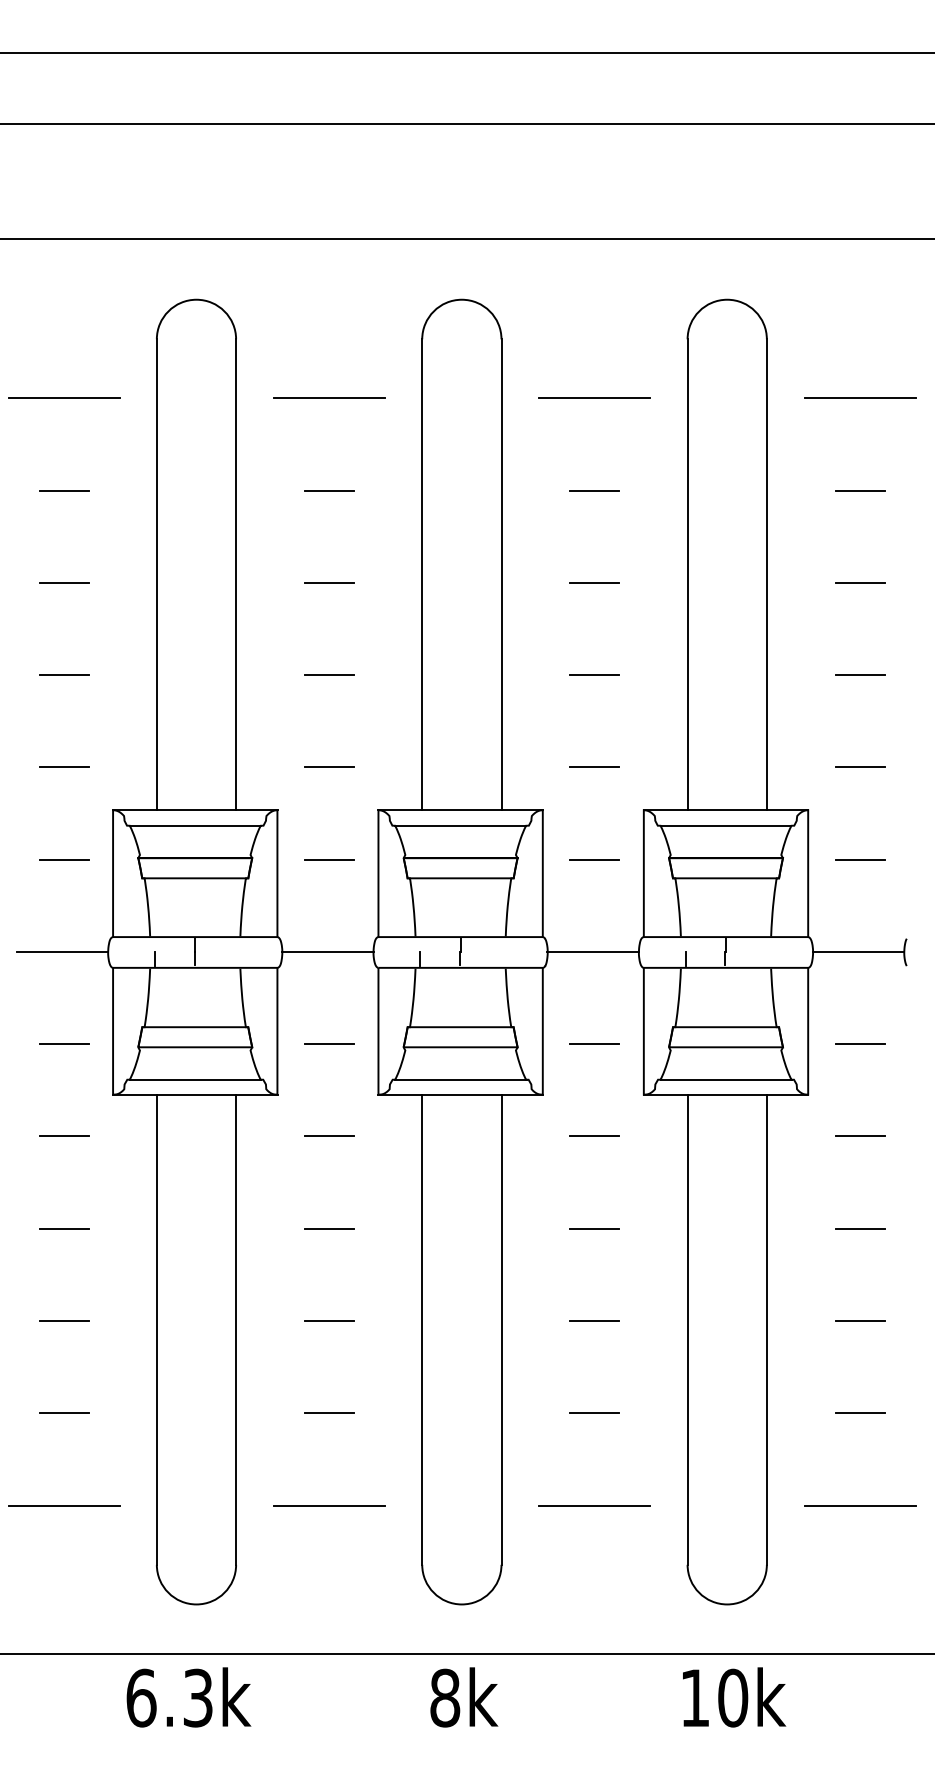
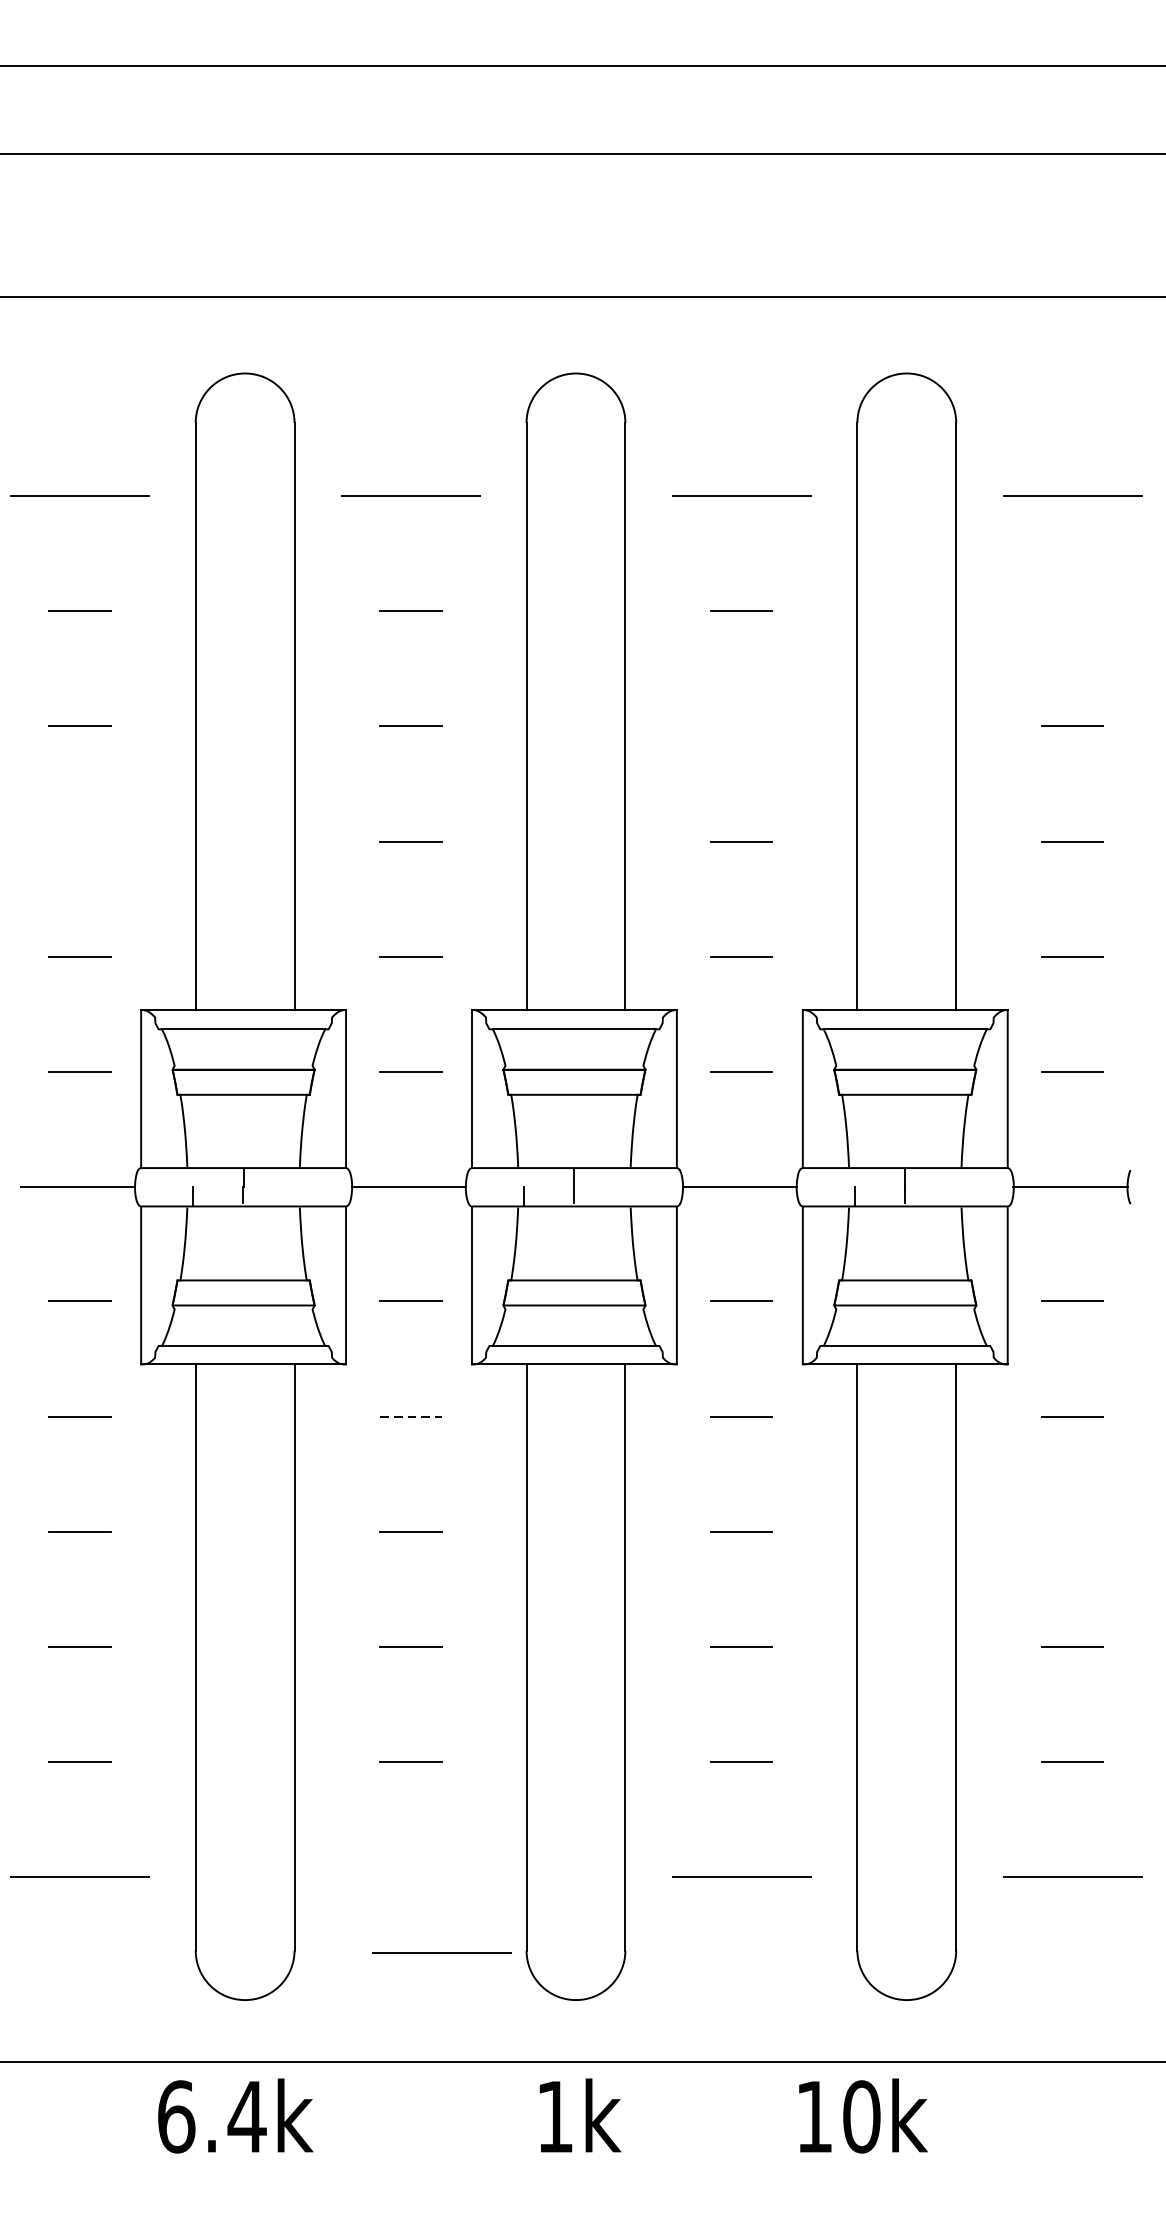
line: (859, 490) -> (1071, 611), removed
line: (594, 582) -> (741, 726), removed
line: (63, 675) -> (79, 841), removed
line: (329, 1136) -> (410, 1416), solid -> dashed
line: (859, 1228) -> (1071, 1531), removed
line: (329, 1505) -> (442, 1952), moved
text: (197, 1697) -> (246, 2116), 6.3k -> 6.4k
text: (445, 1697) -> (555, 2116), 8k -> 1k
text: (734, 1697) -> (863, 2116), moved

